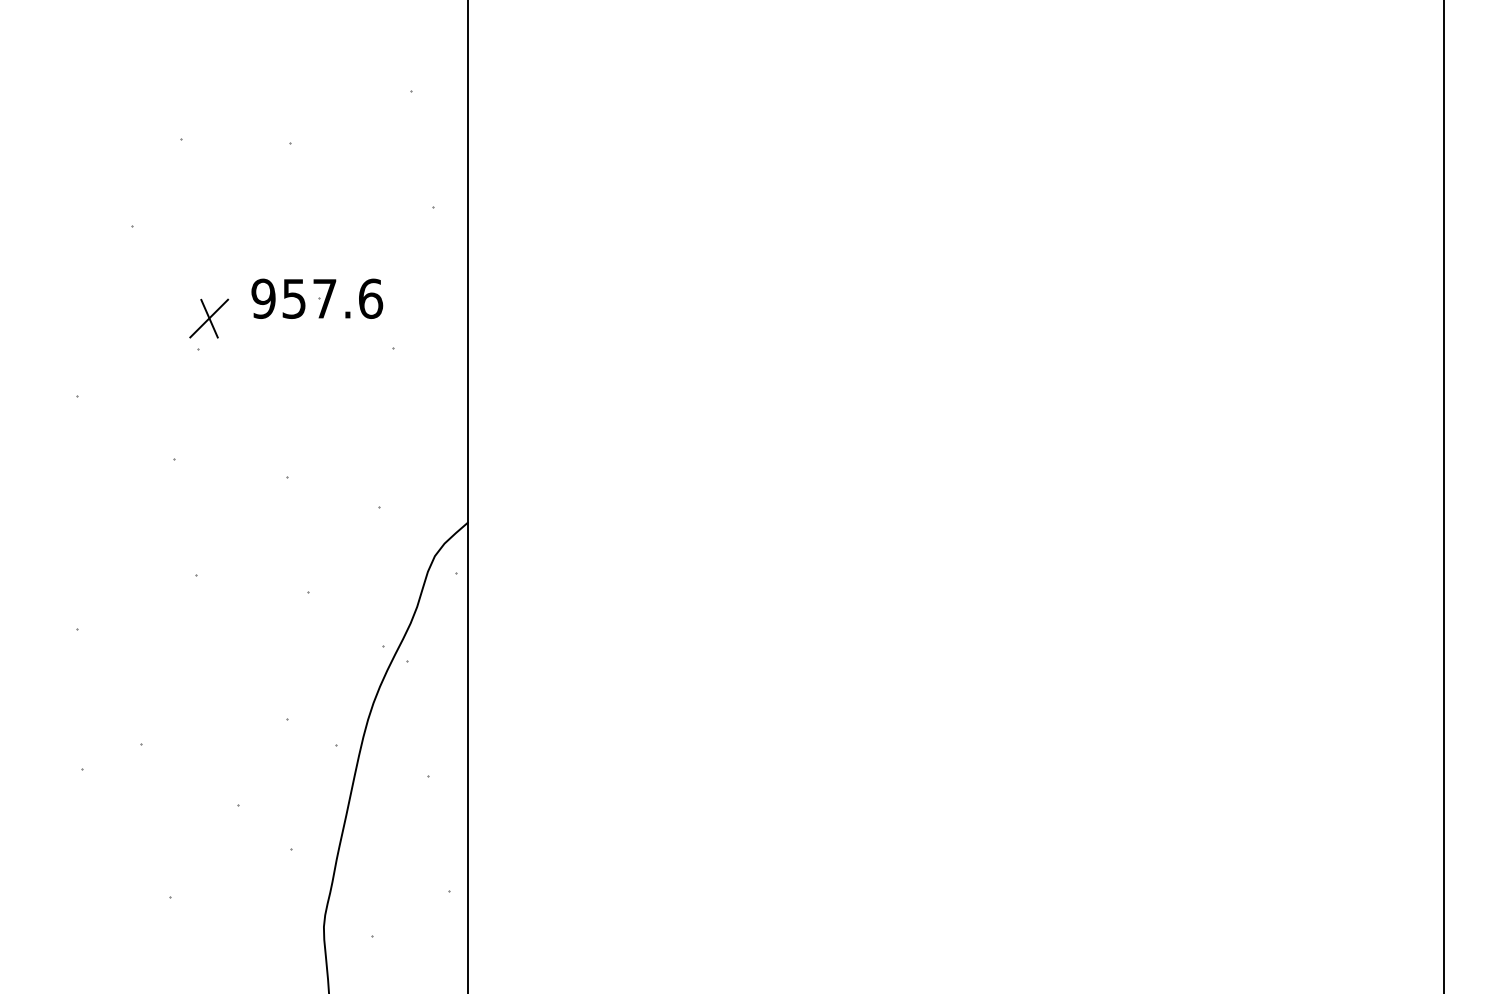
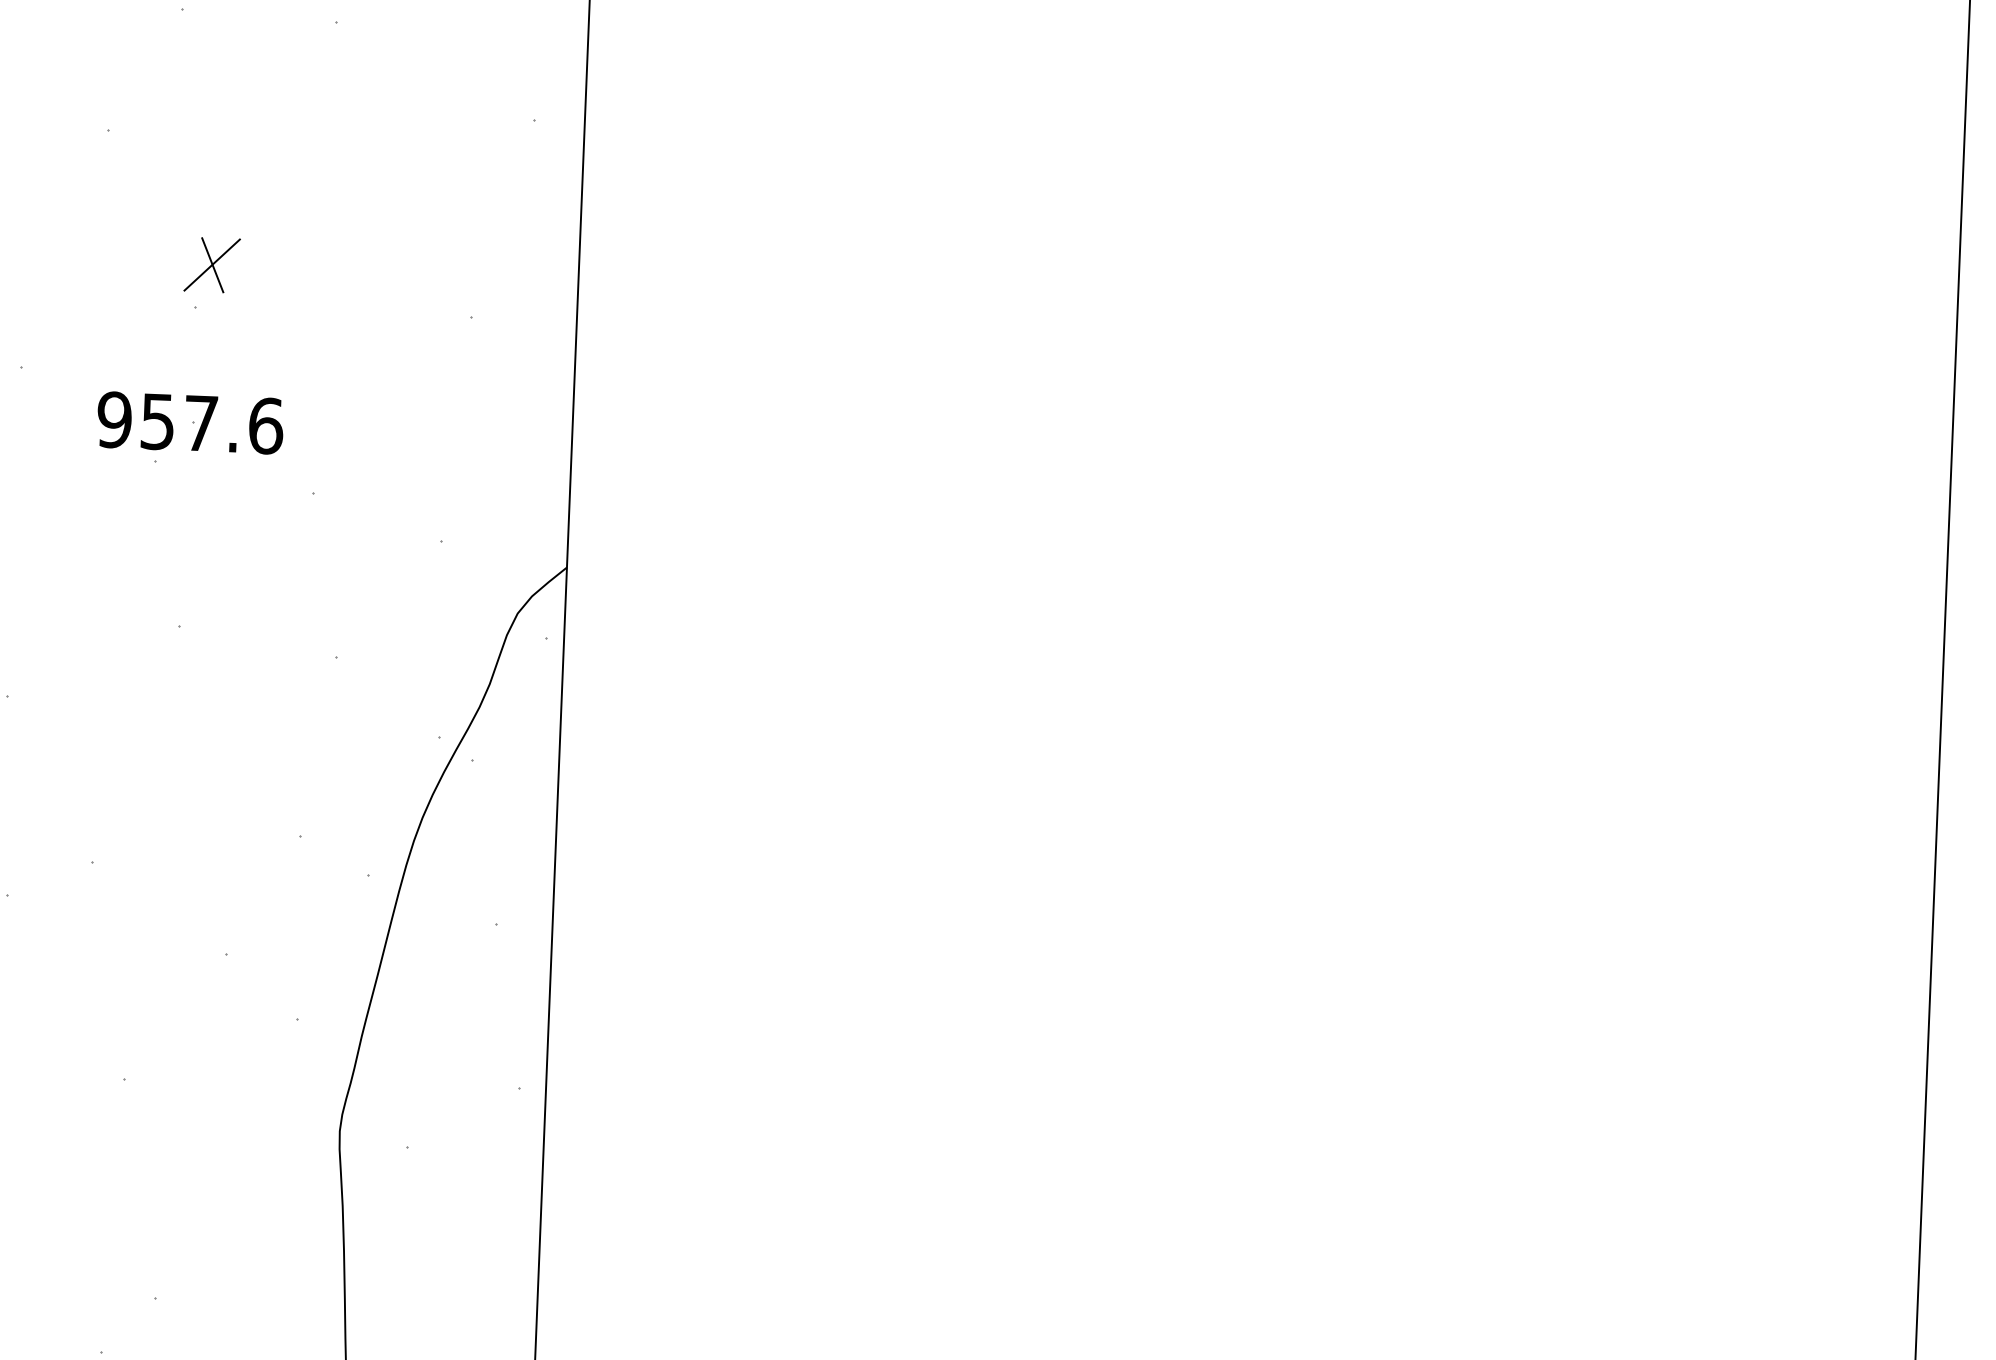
part: (317, 298) -> (190, 422), moved

